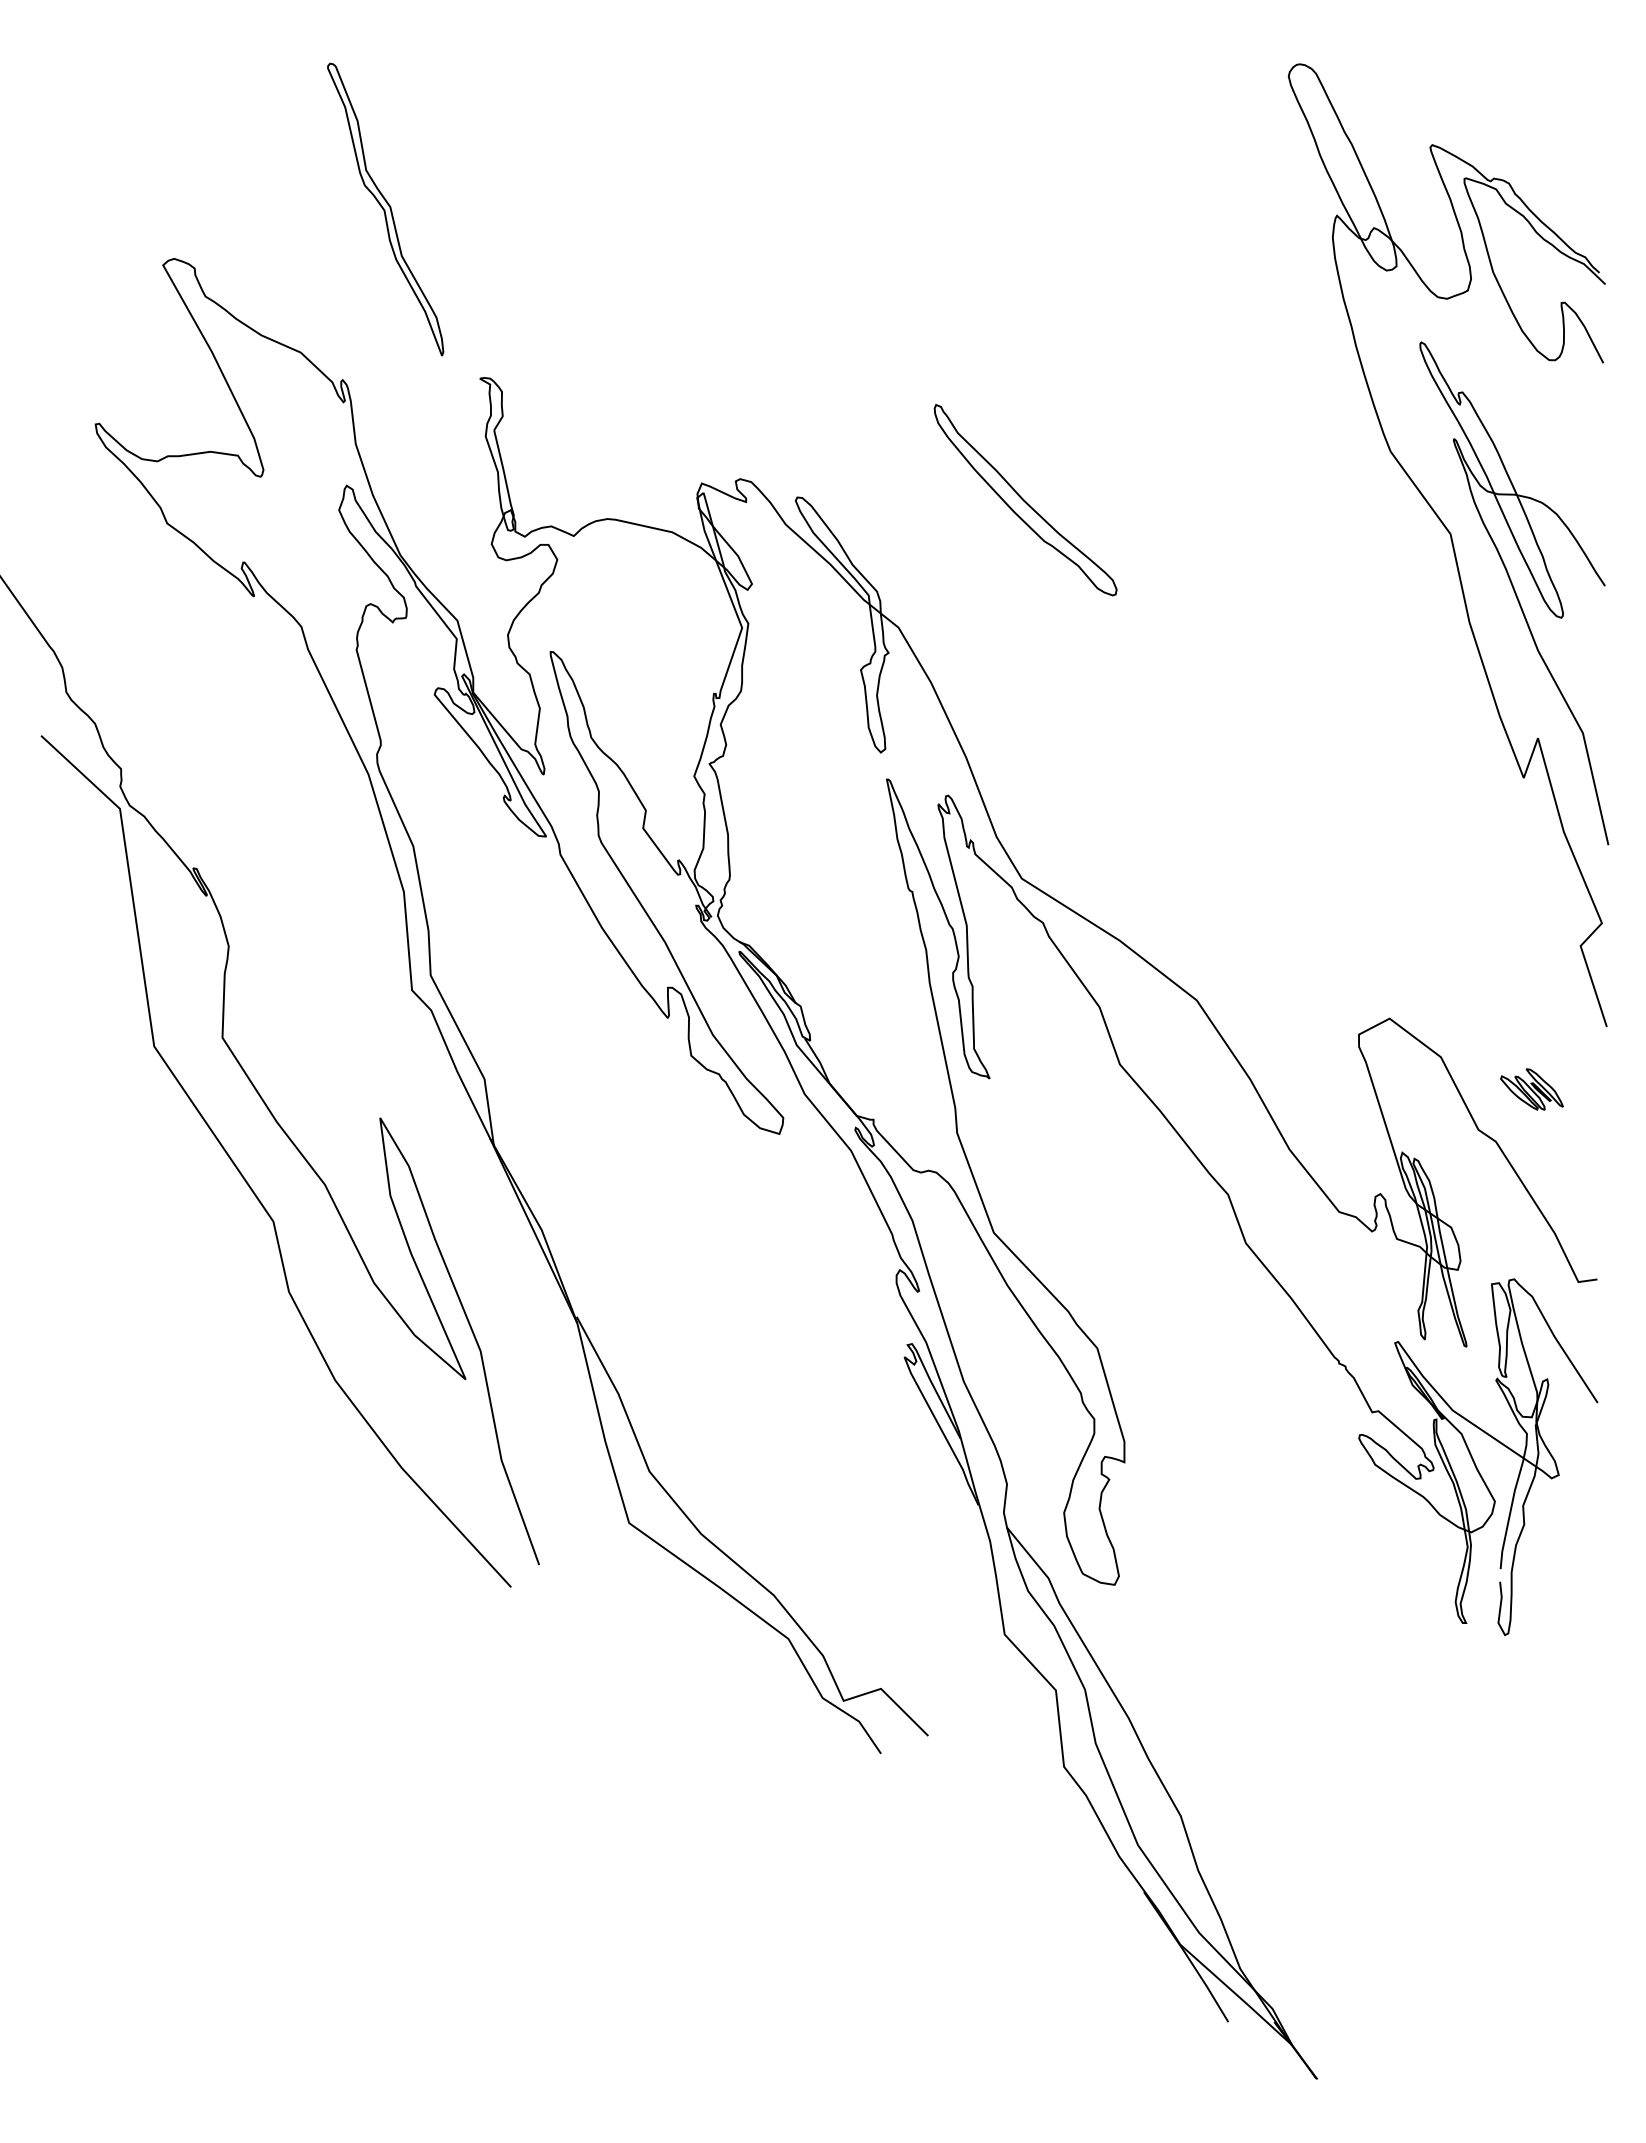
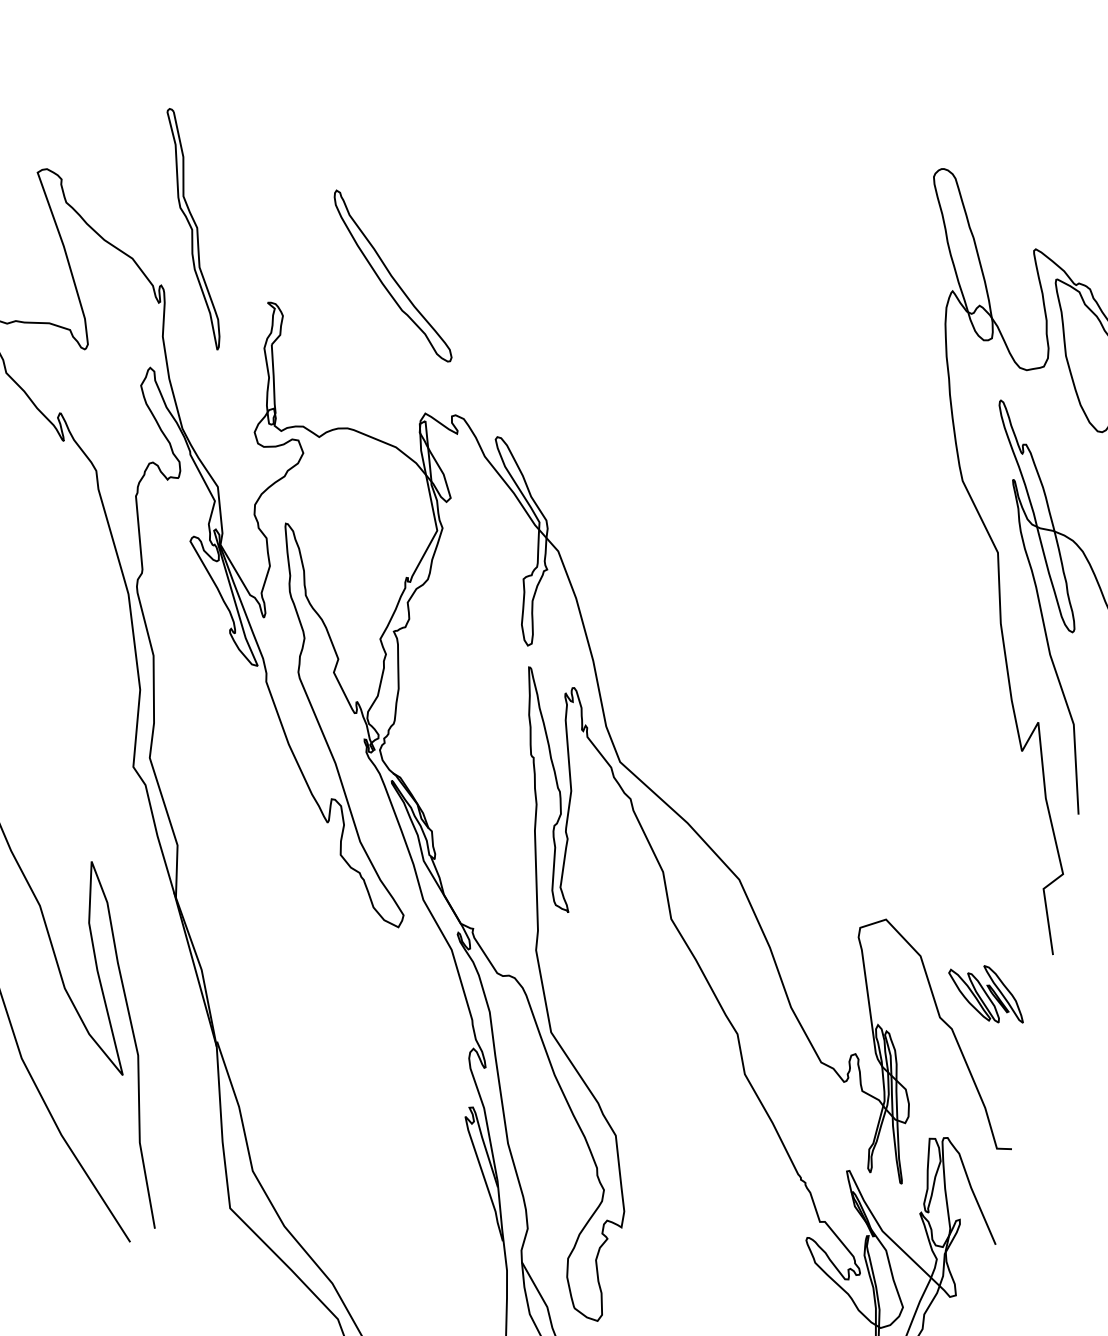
part: (385, 209) -> (193, 229), moved
part: (1025, 500) -> (392, 276), moved
part: (1531, 1089) -> (986, 993), size x1.67

